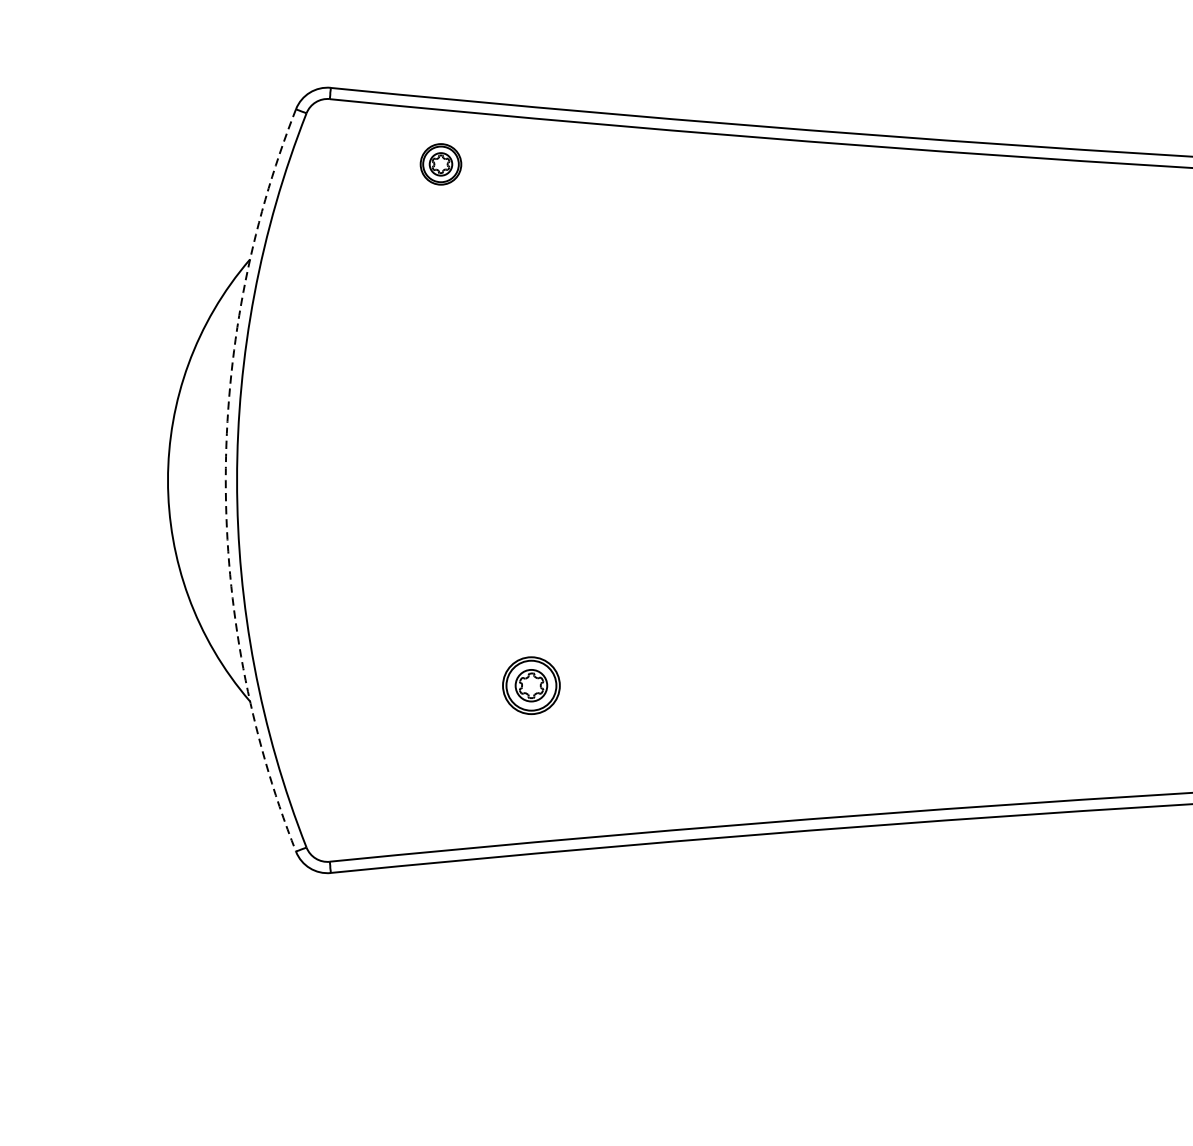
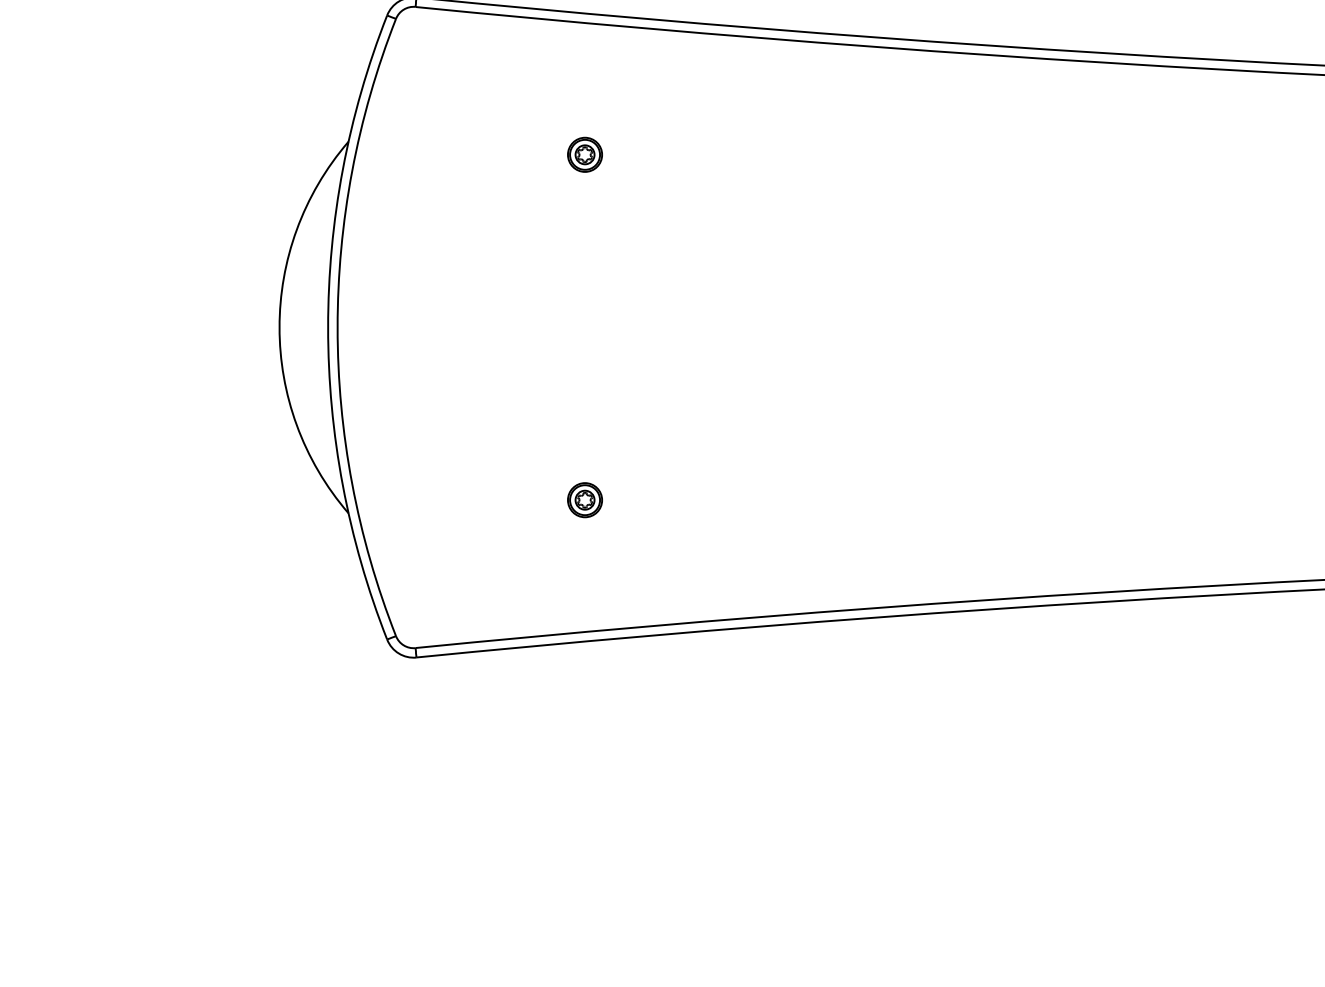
part: (440, 164) -> (584, 154), moved
arc: (226, 480) -> (328, 327), dashed -> solid
part: (530, 686) -> (584, 500), size x0.71

